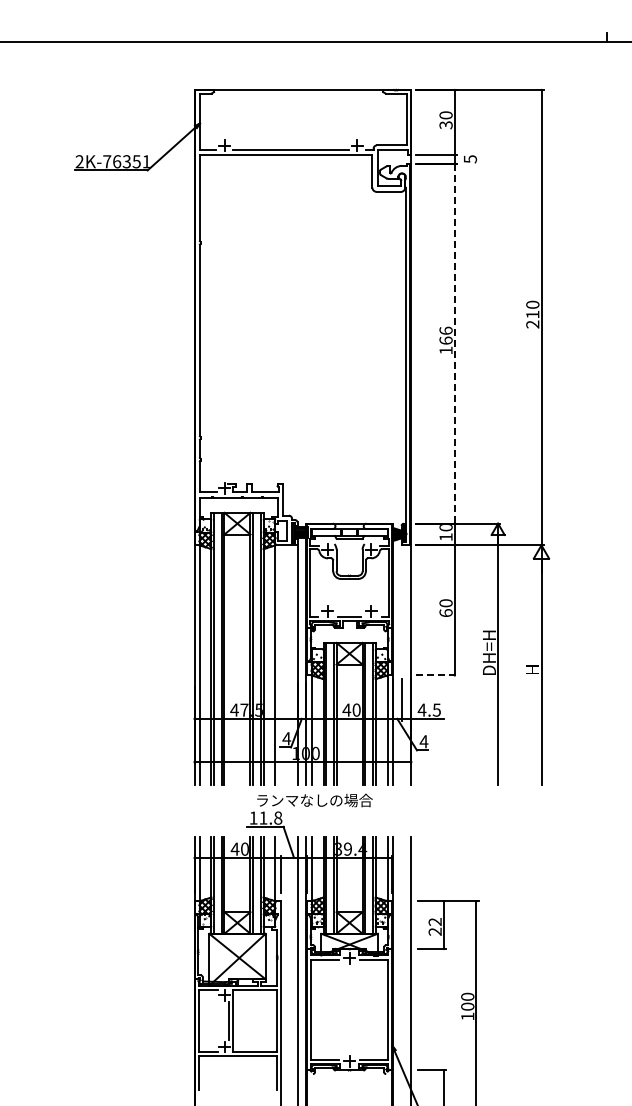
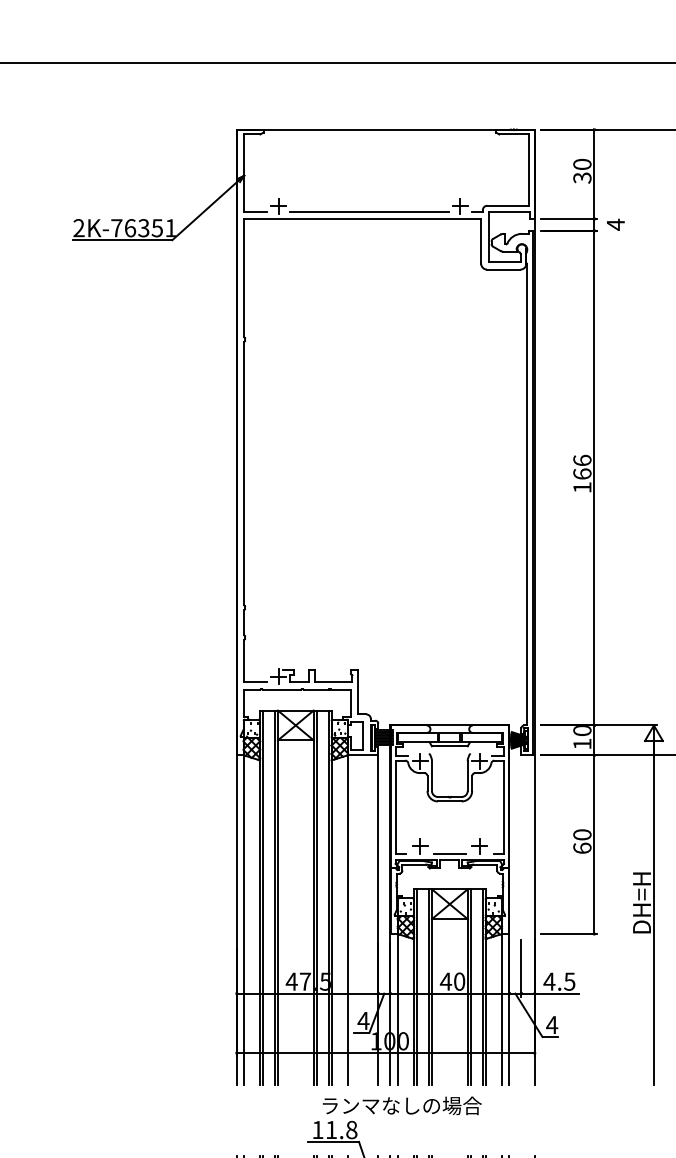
text: (470, 158) -> (615, 223), 5 -> 4
line: (454, 343) -> (593, 477), dashed -> solid
line: (436, 675) -> (569, 934), dashed -> solid

